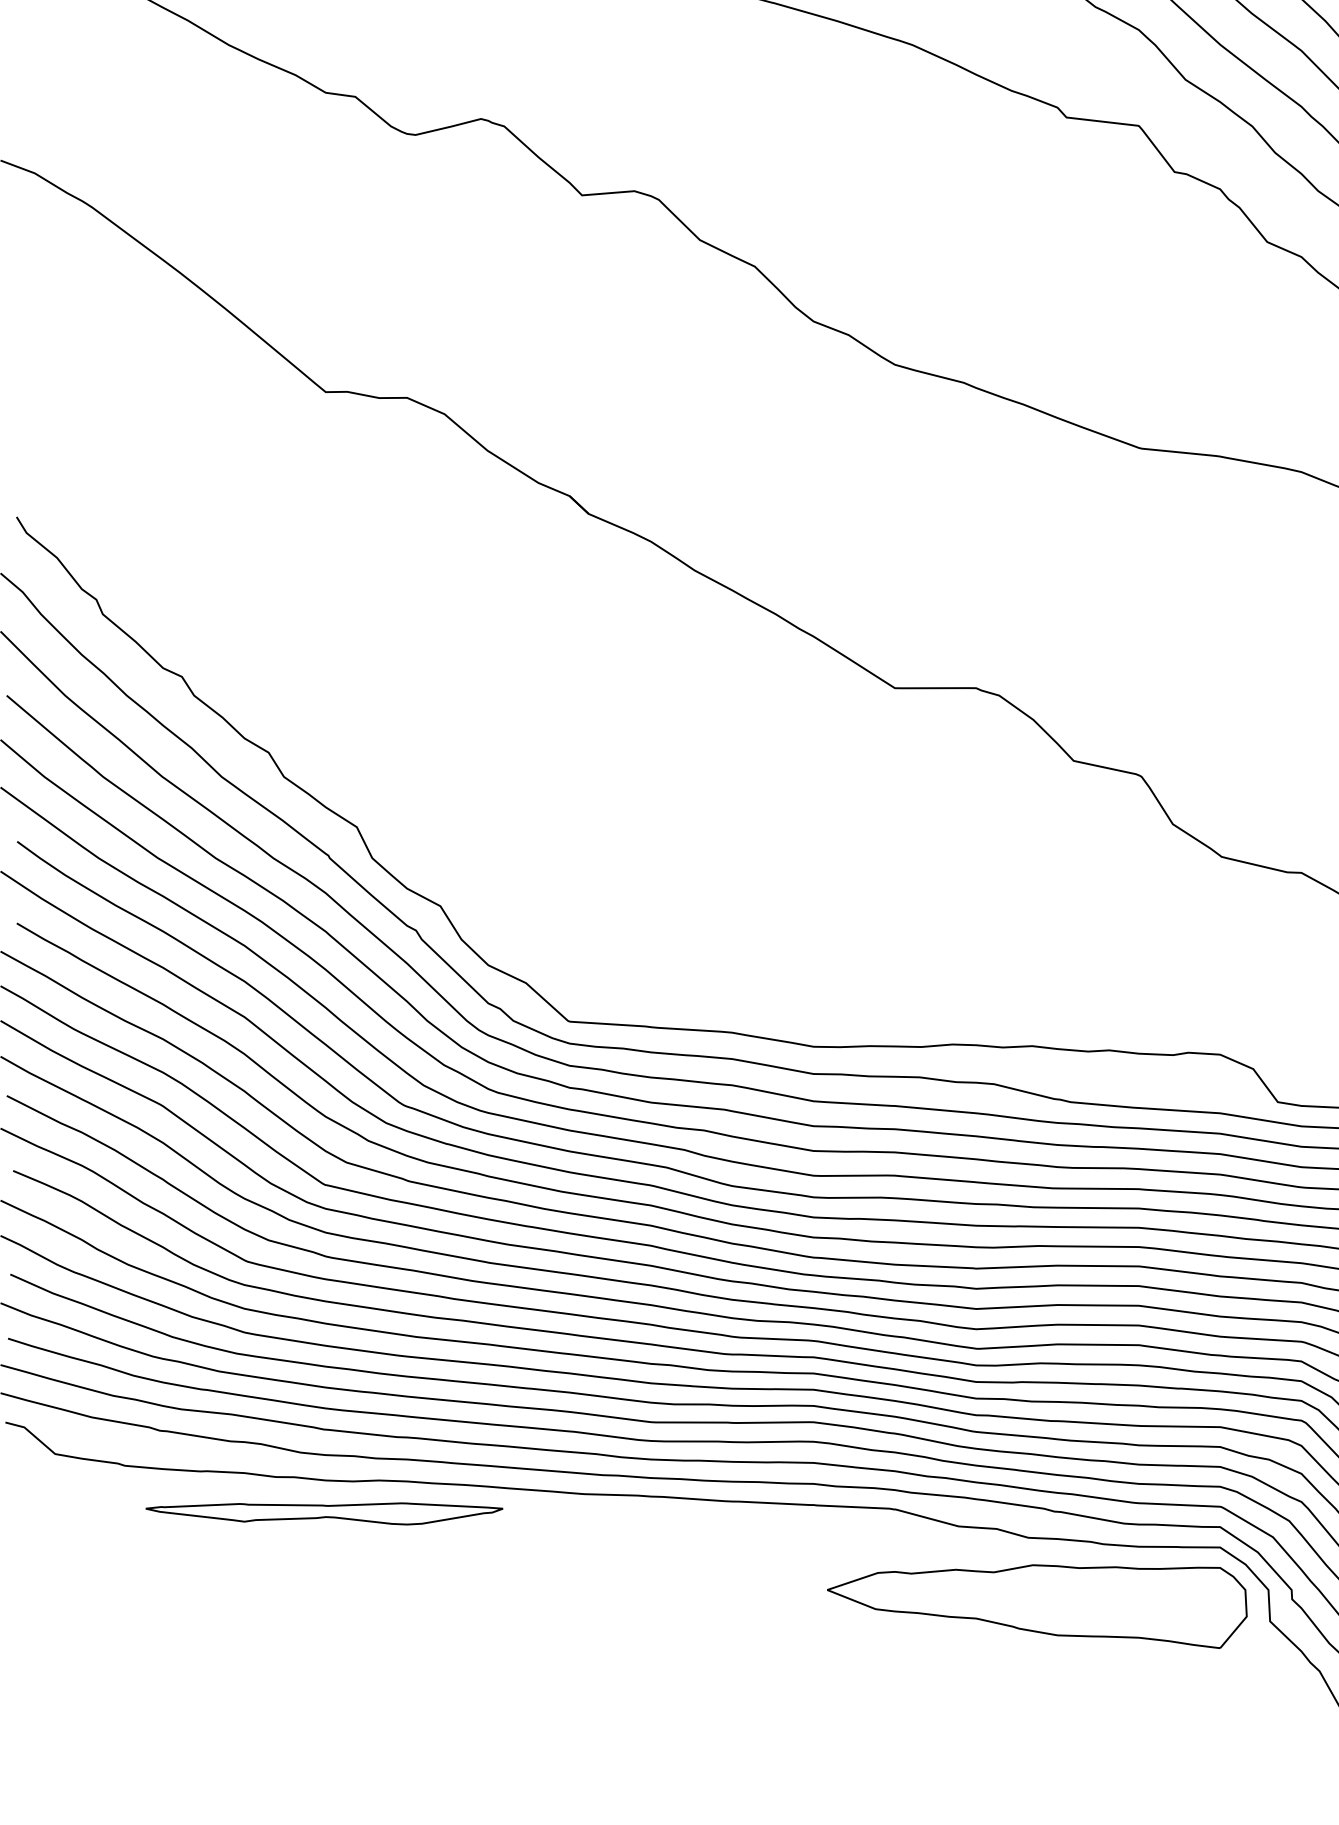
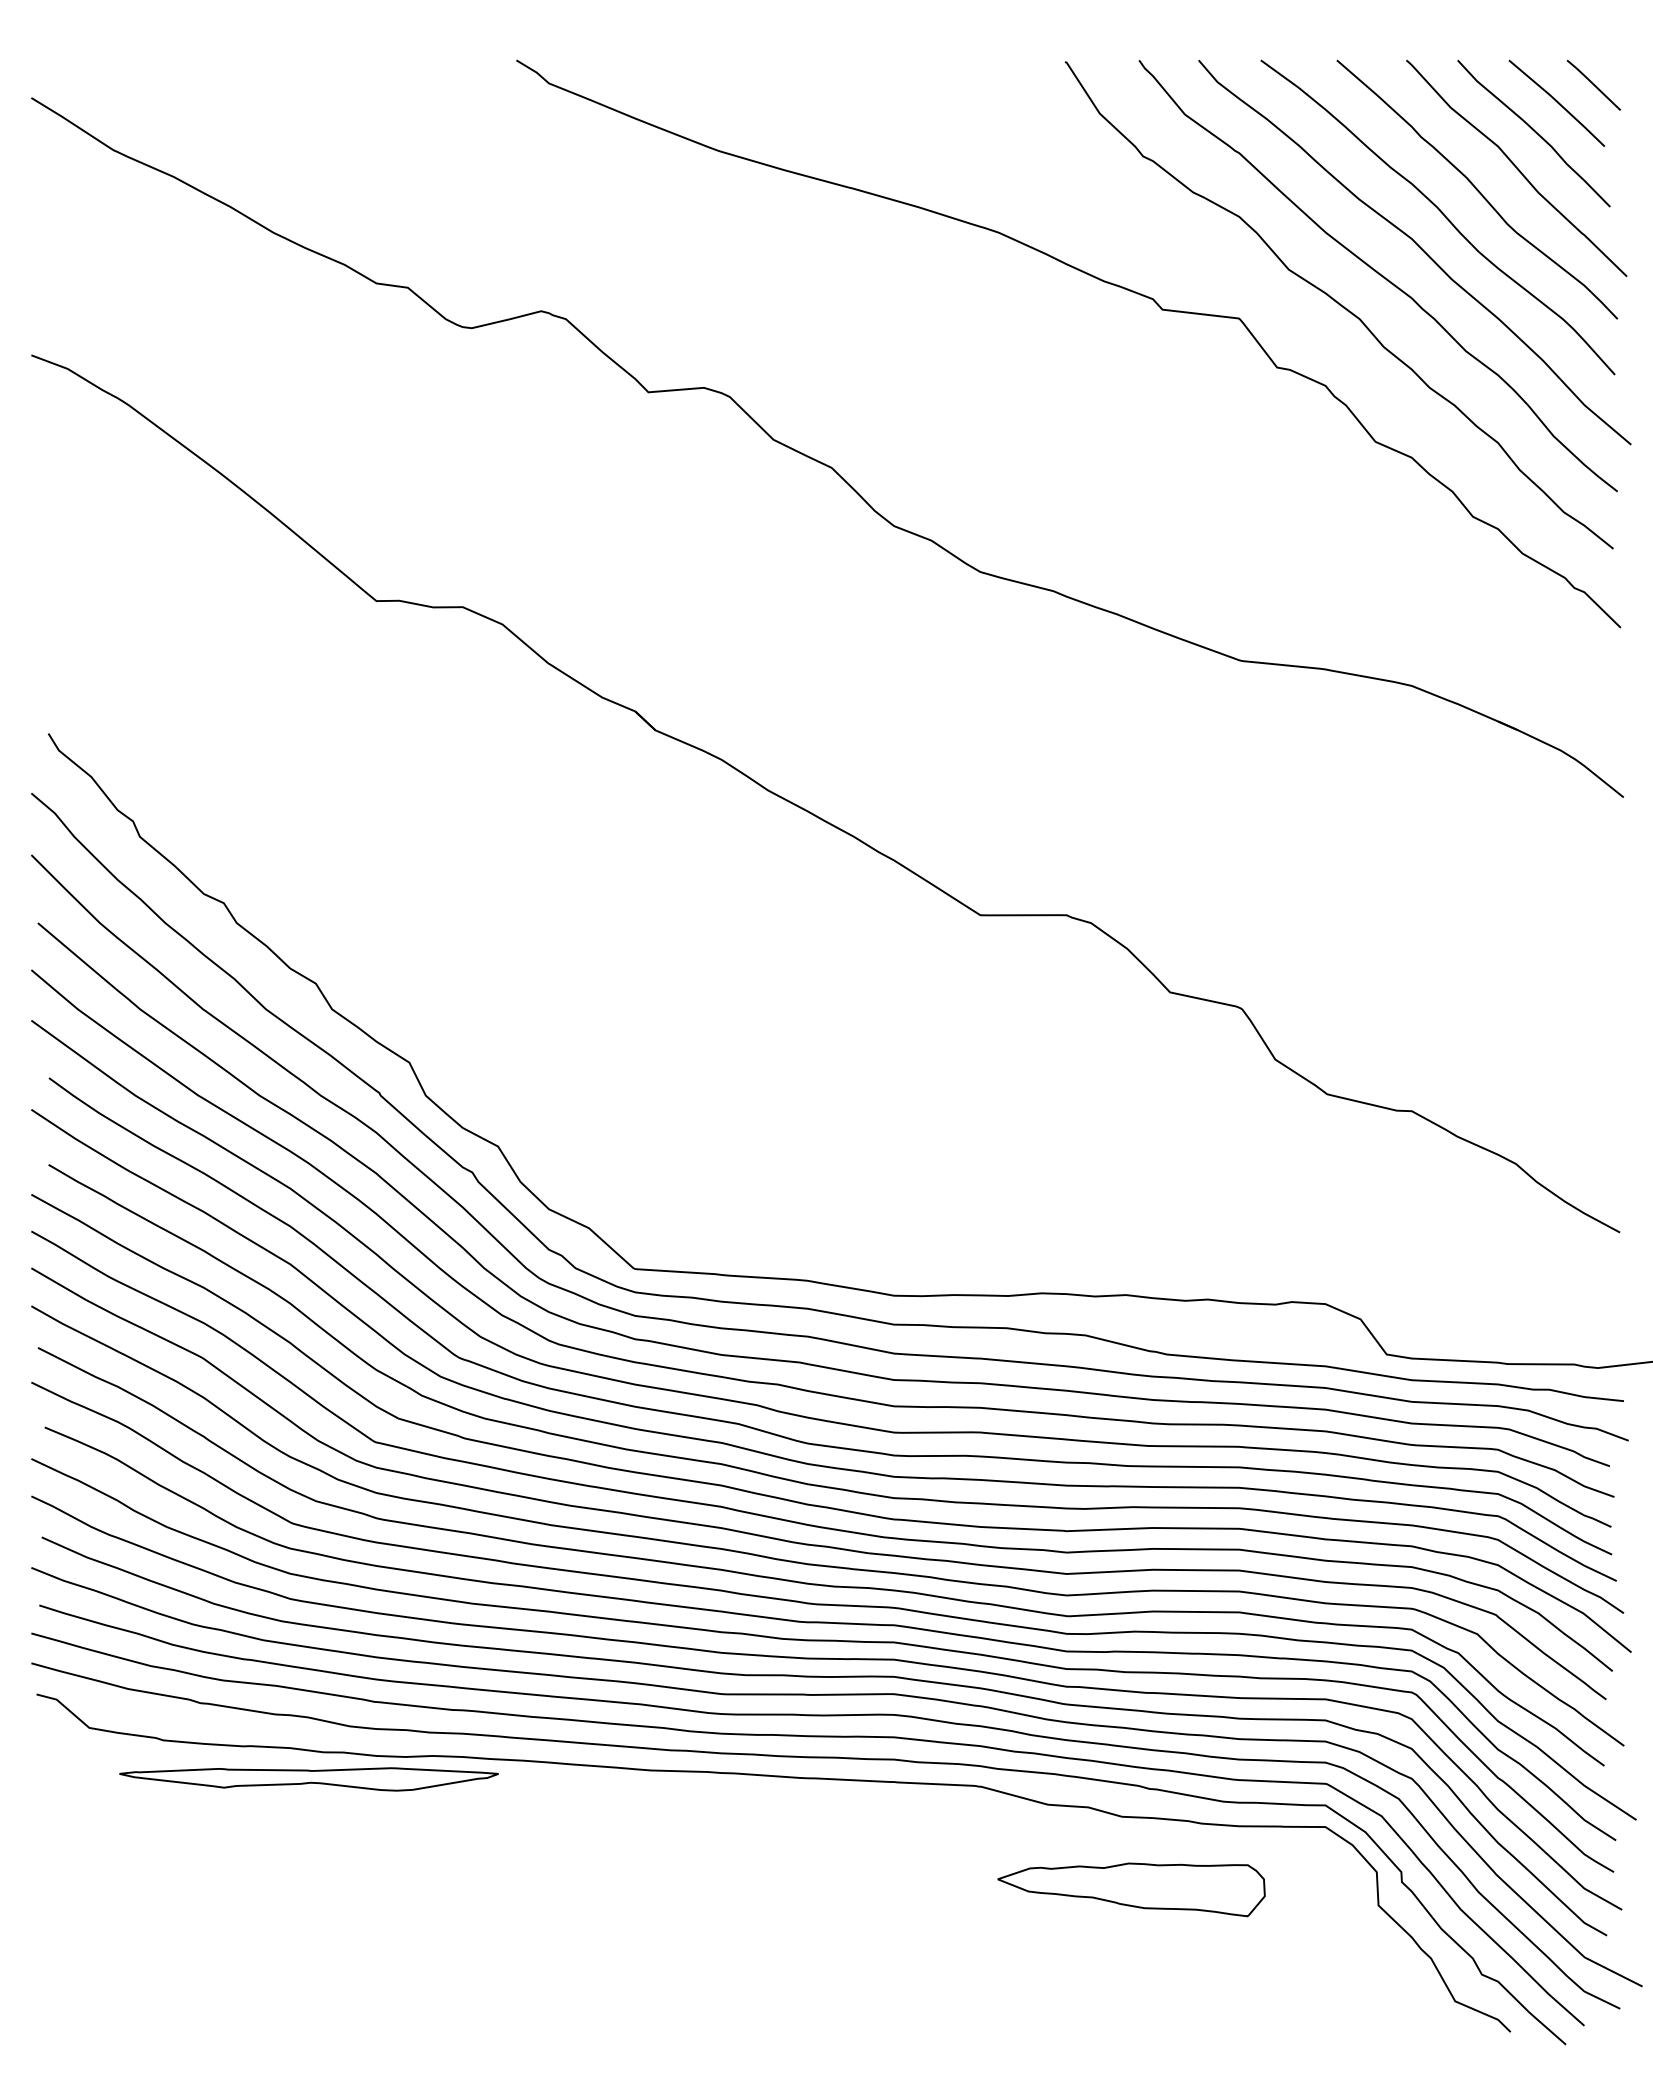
part: (323, 1513) -> (308, 1779), moved
part: (1037, 1606) -> (1131, 1889), size x0.6

